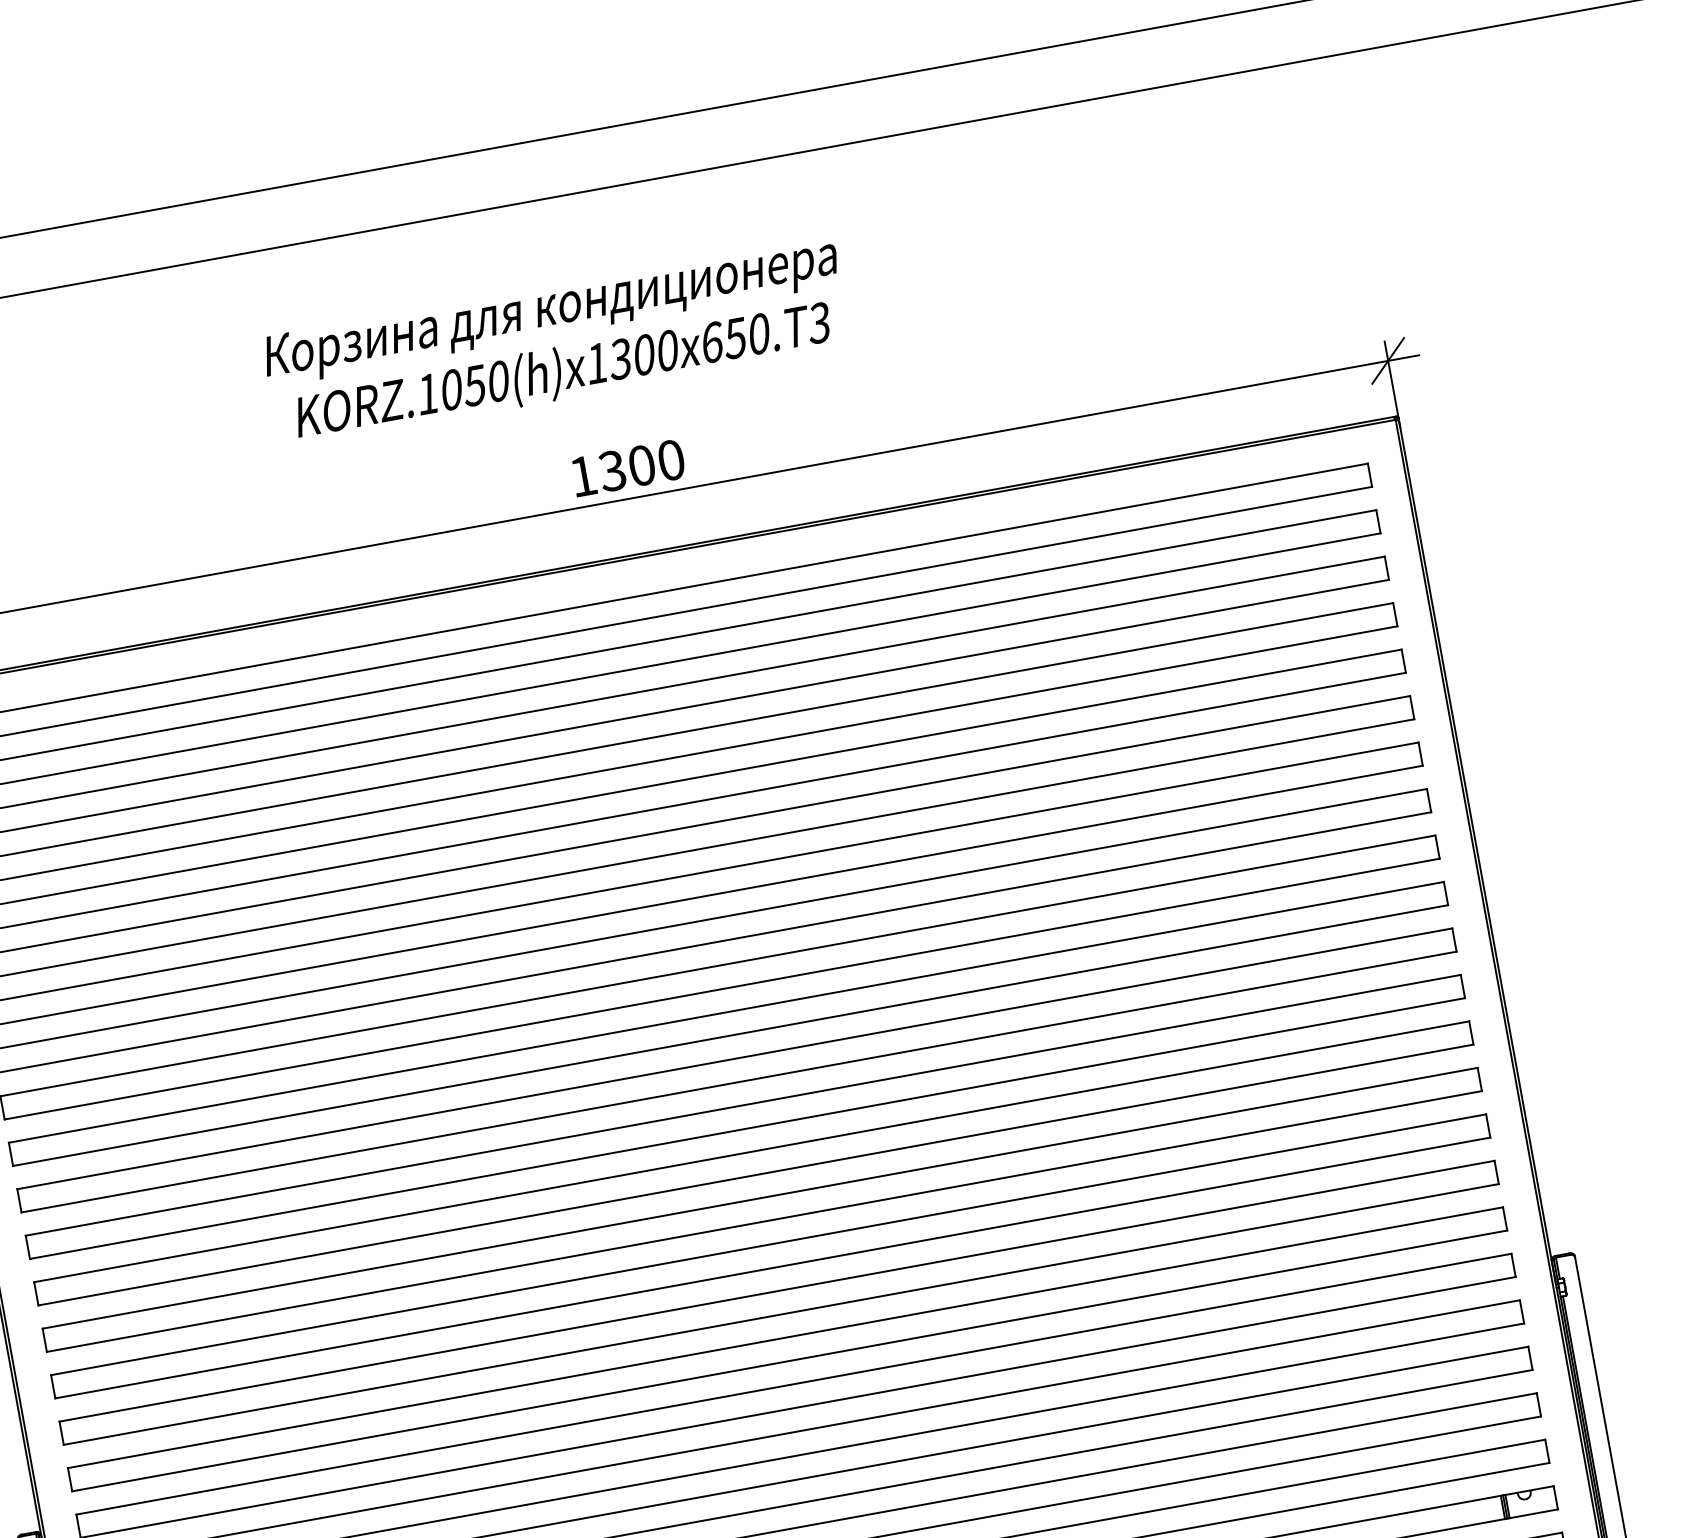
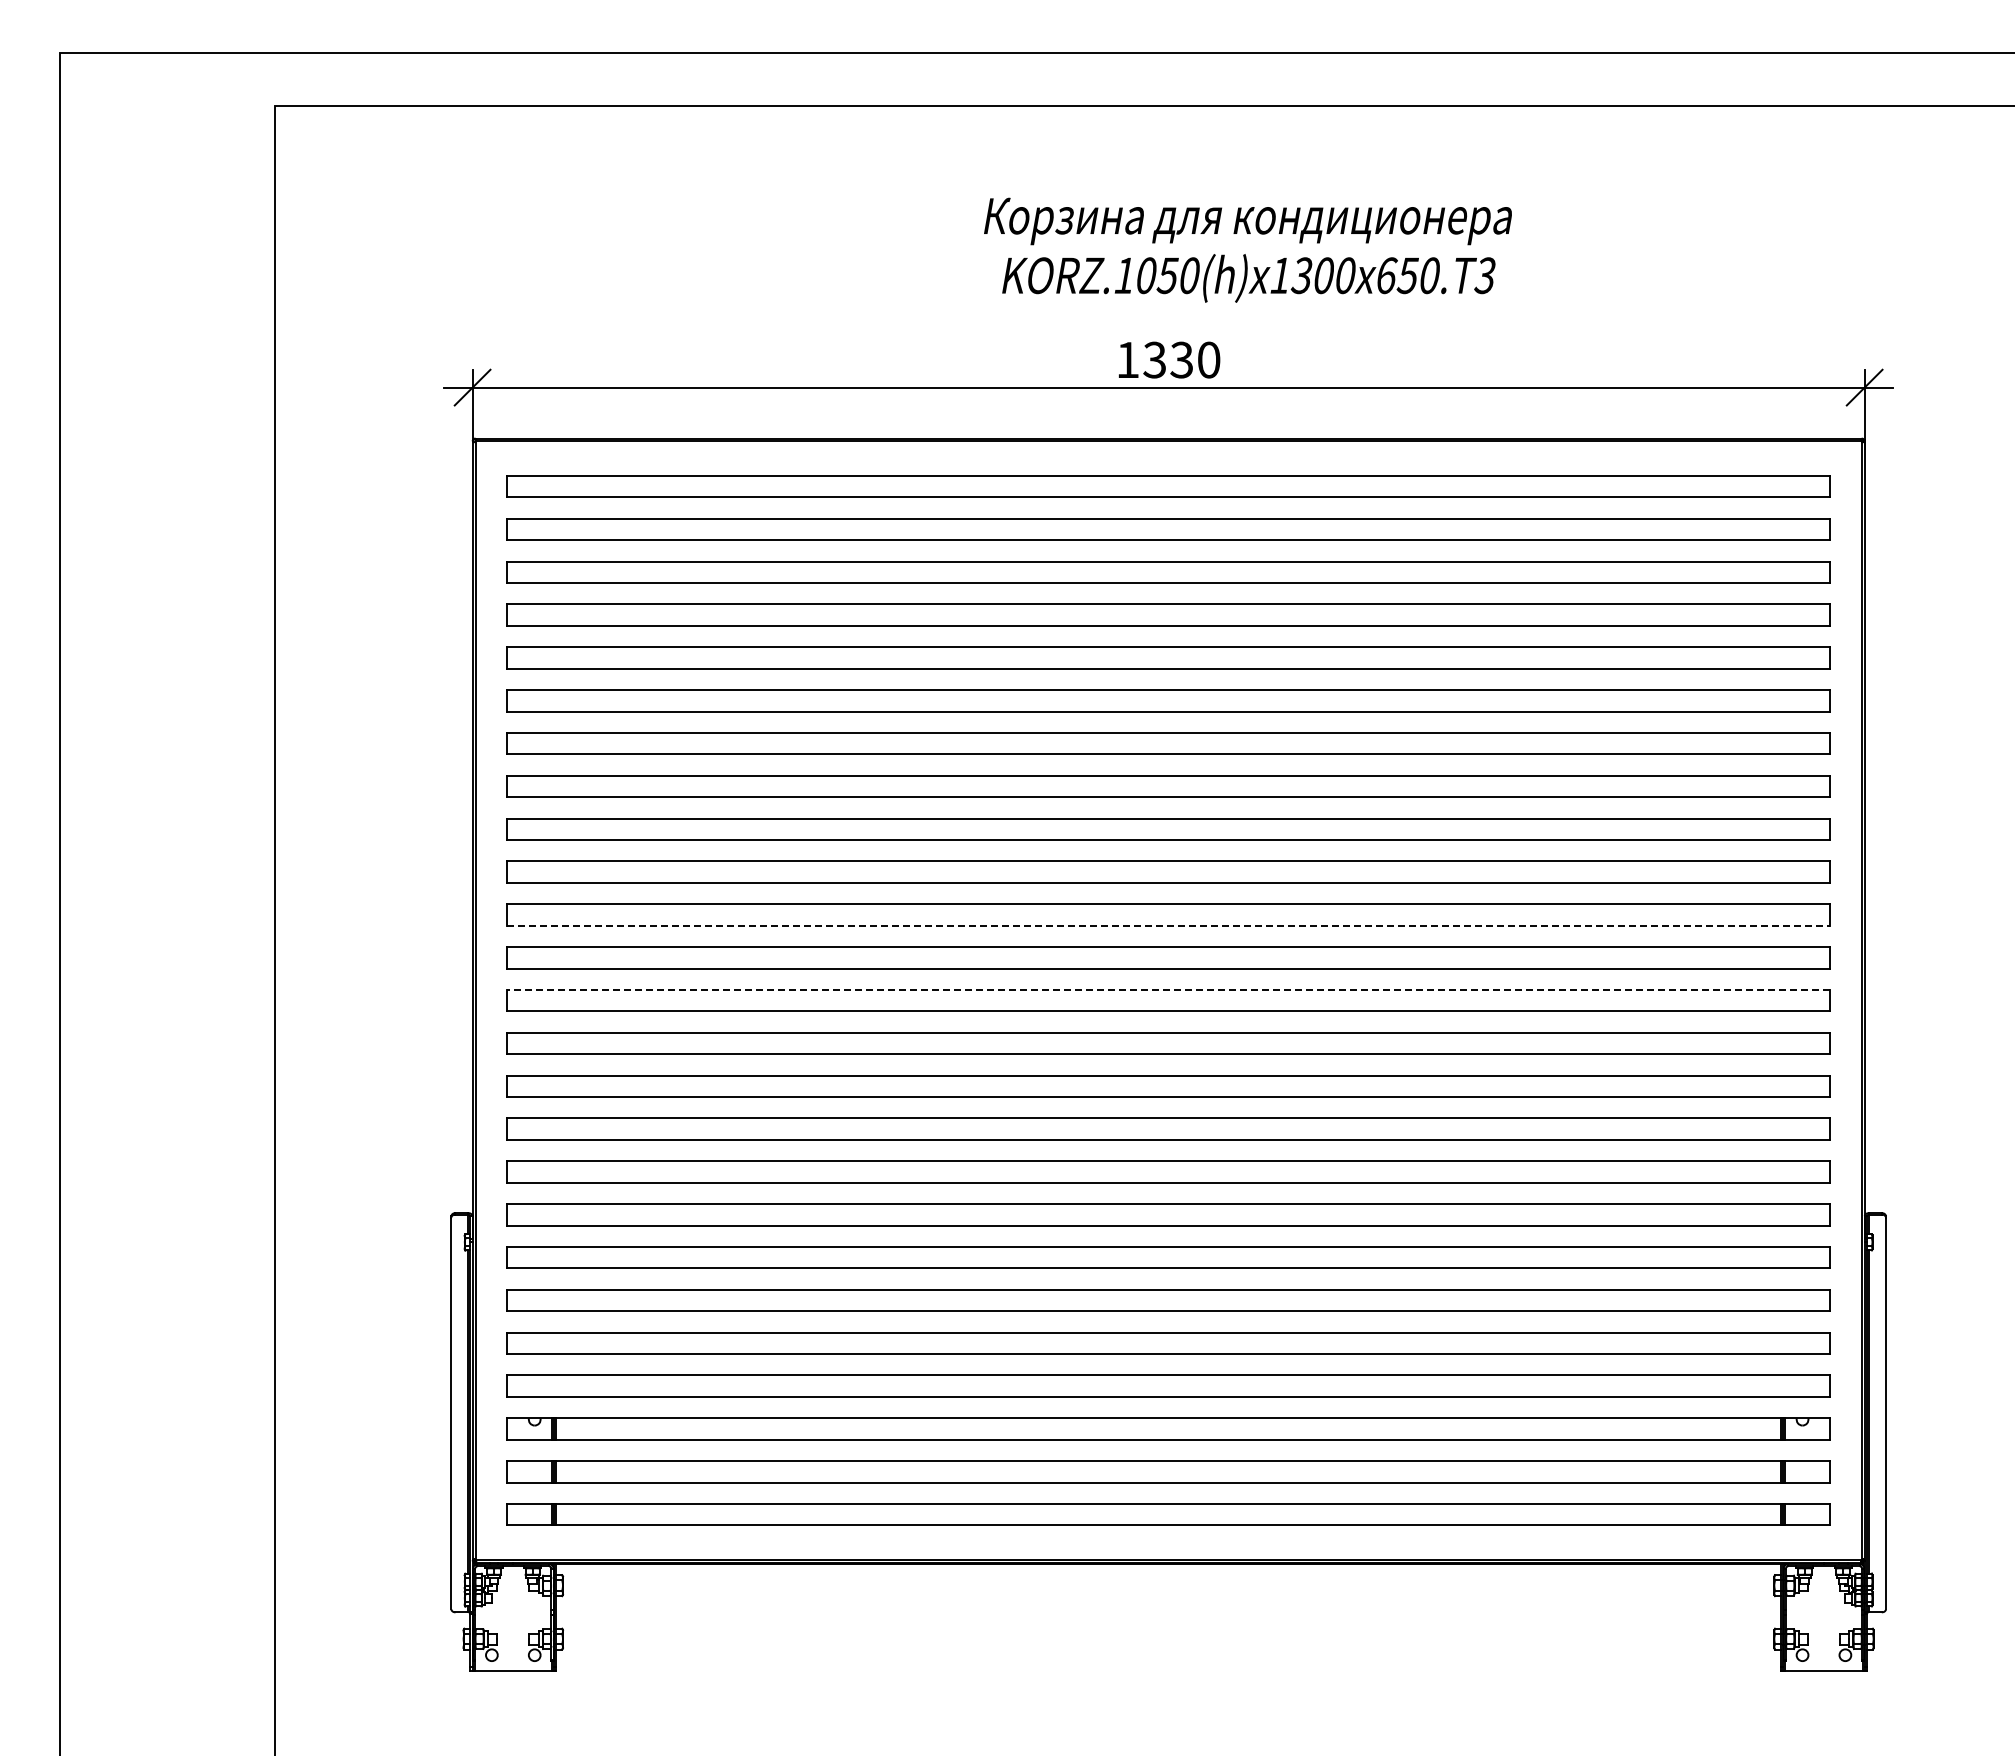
text: (556, 341) -> (1247, 249), moved
text: (641, 465) -> (1181, 359), 1300 -> 1330
line: (739, 1081) -> (1169, 925), solid -> dashed
line: (751, 1151) -> (1168, 989), solid -> dashed

